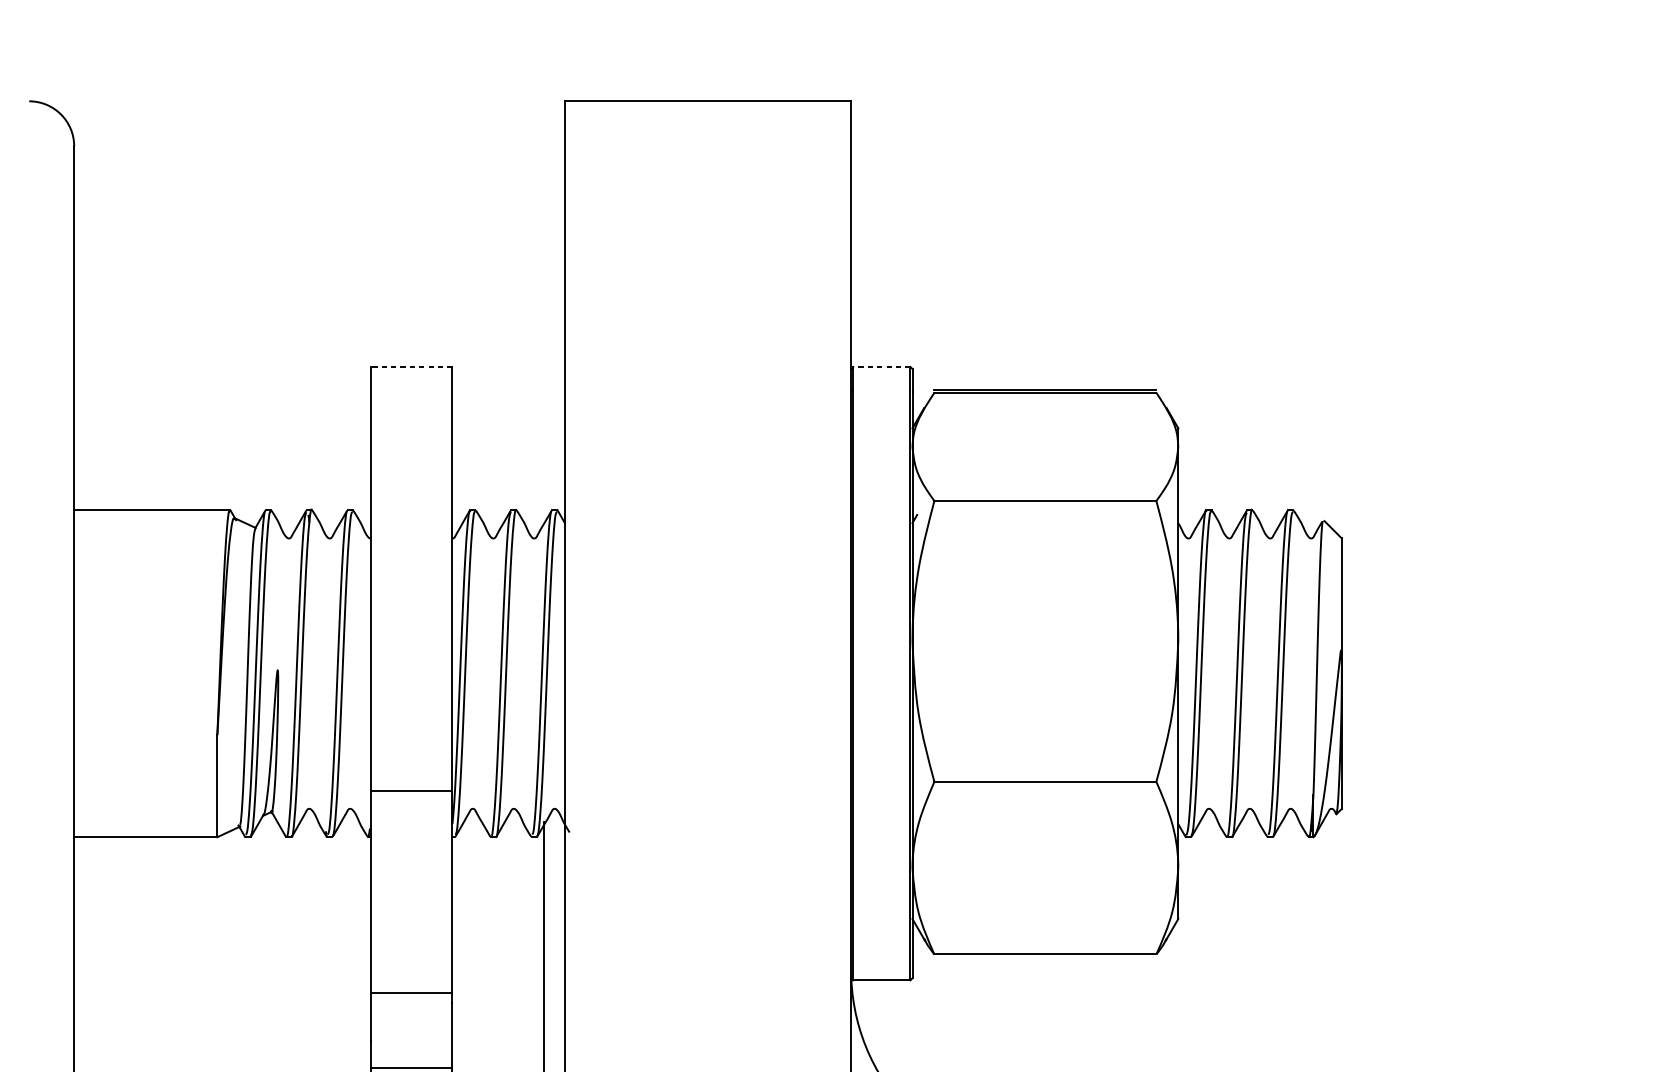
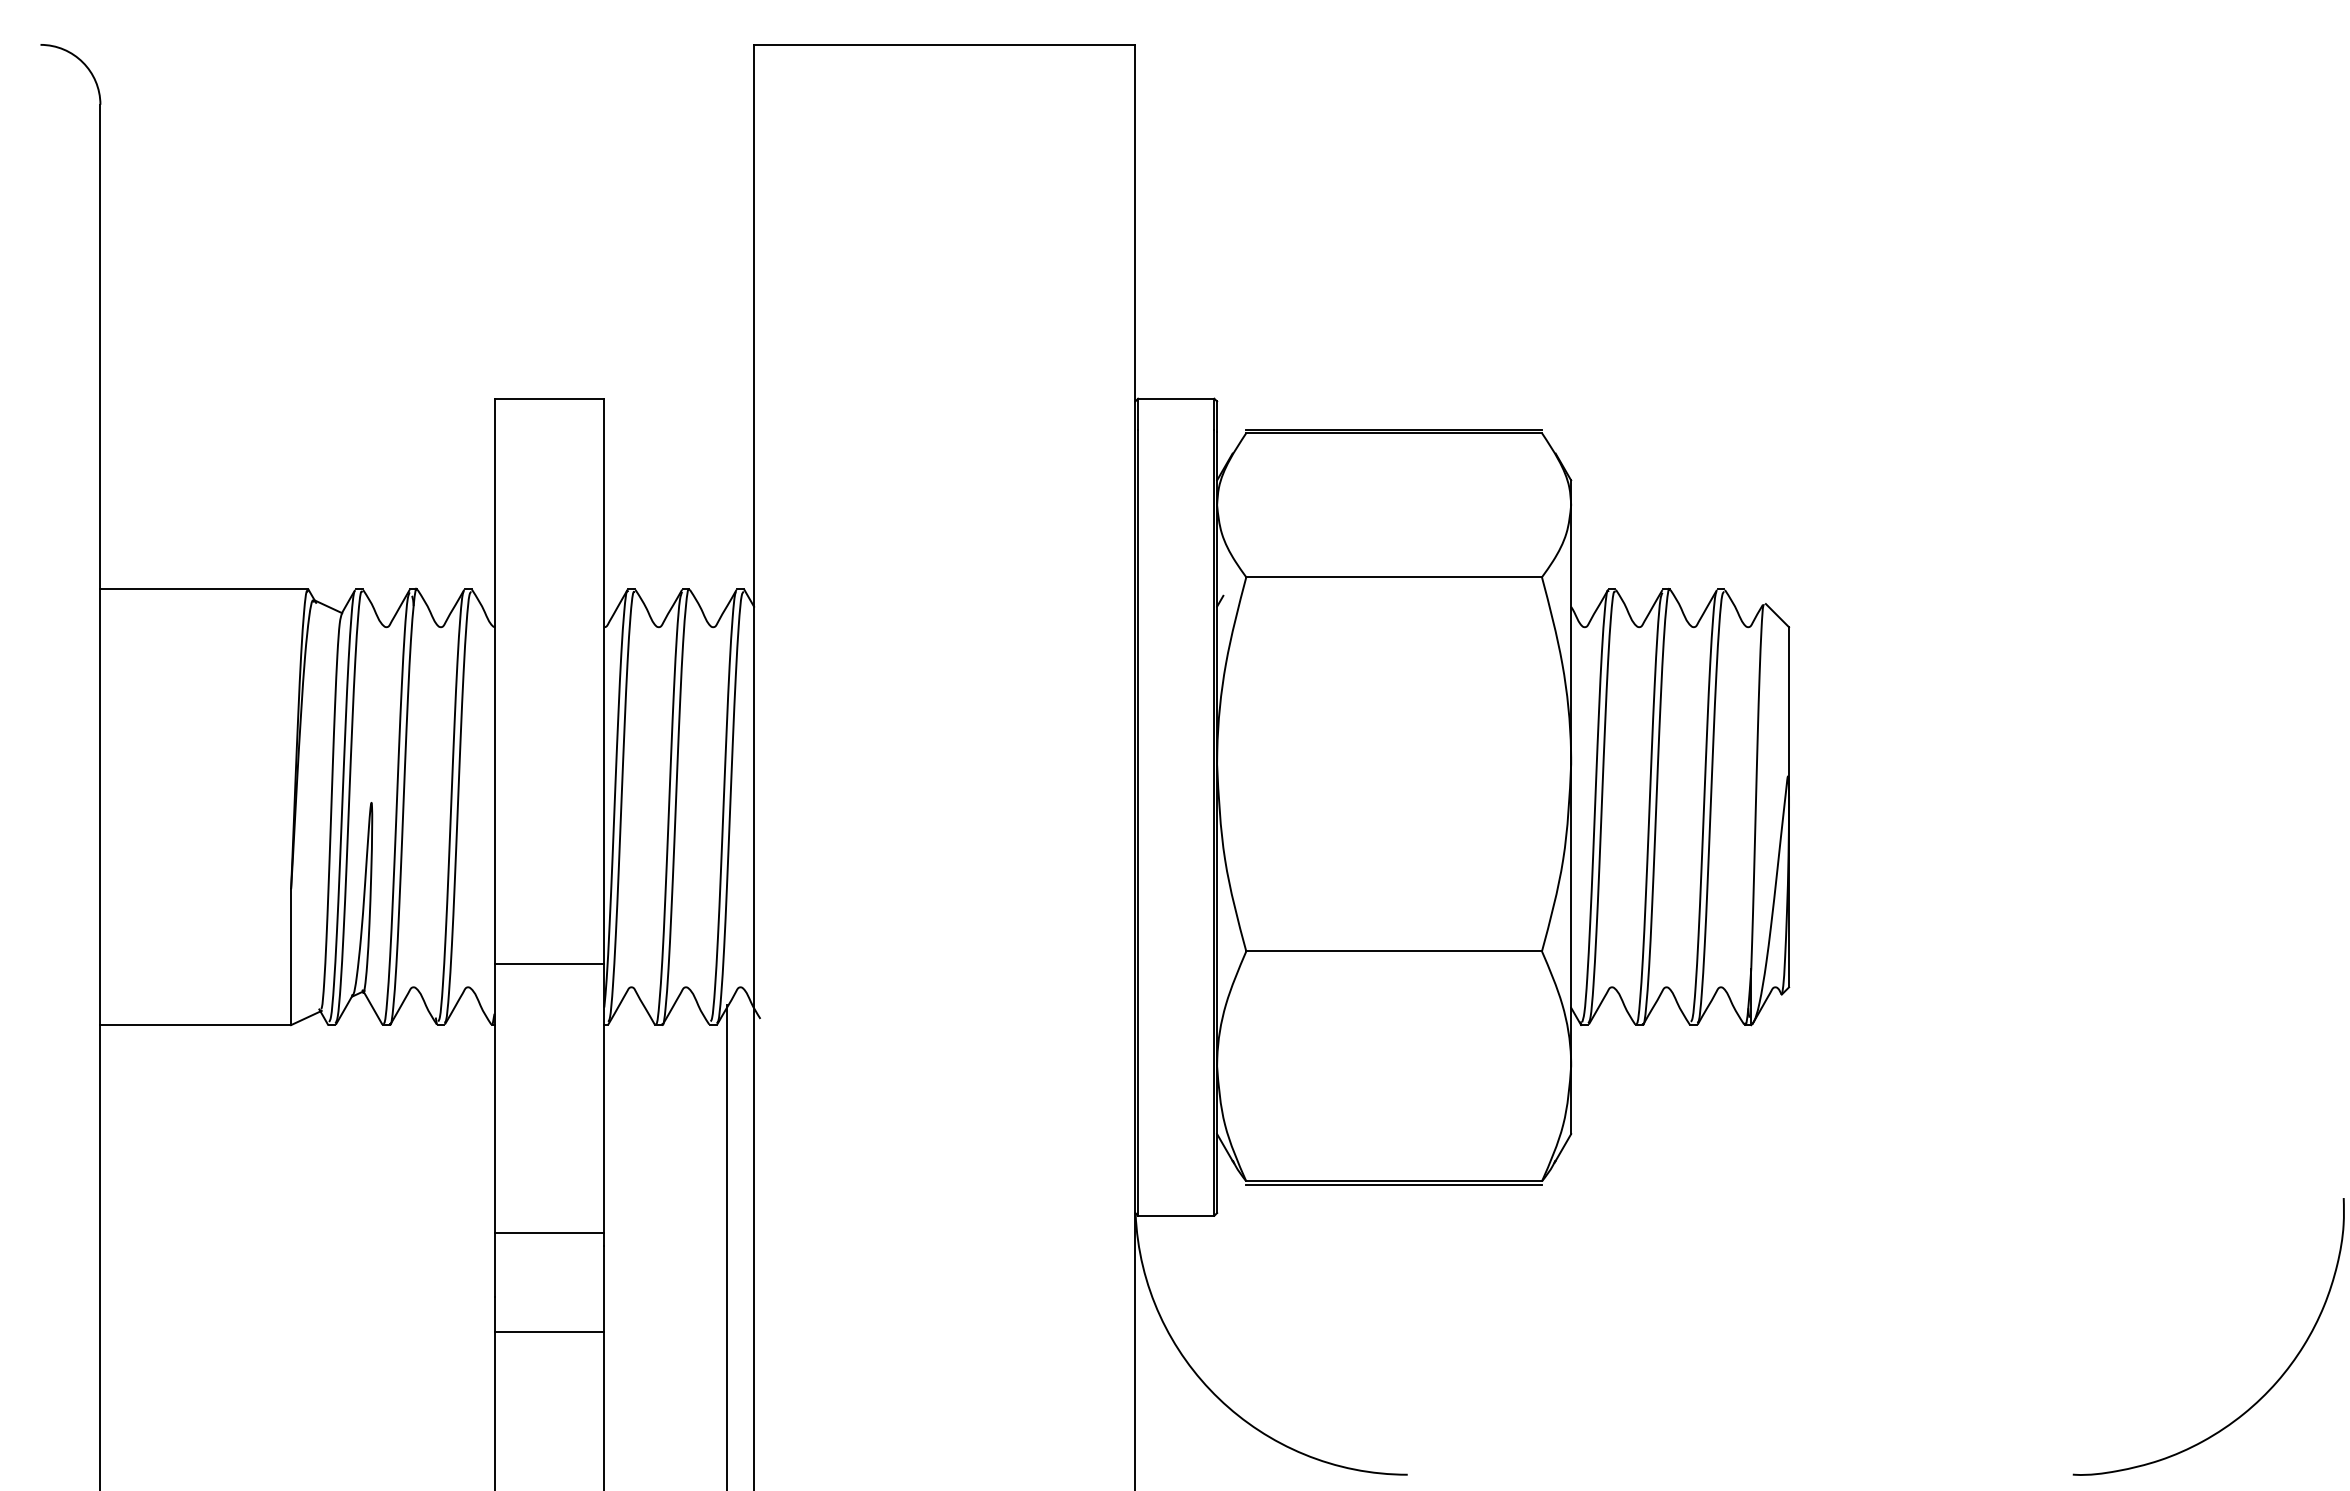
line: (411, 366) -> (549, 398), dashed -> solid
line: (881, 366) -> (1175, 398), dashed -> solid
line: (1044, 956) -> (1393, 1184), added

